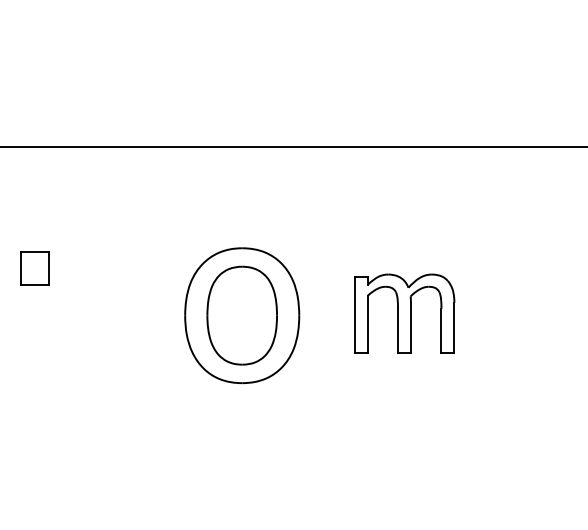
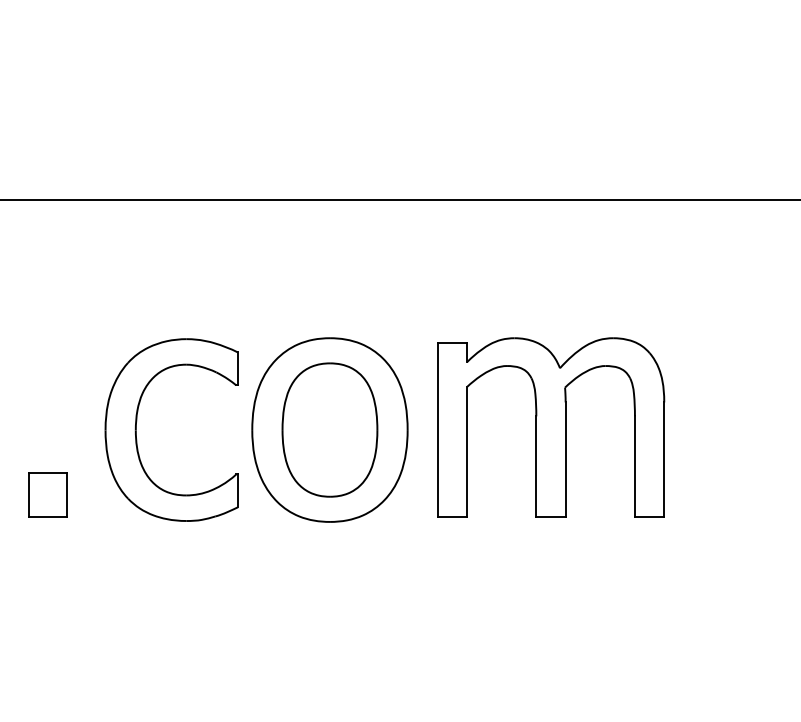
part: (34, 268) -> (47, 495), moved
part: (404, 313) -> (551, 427), size x1.67
part: (100, 315) -> (136, 429), added

